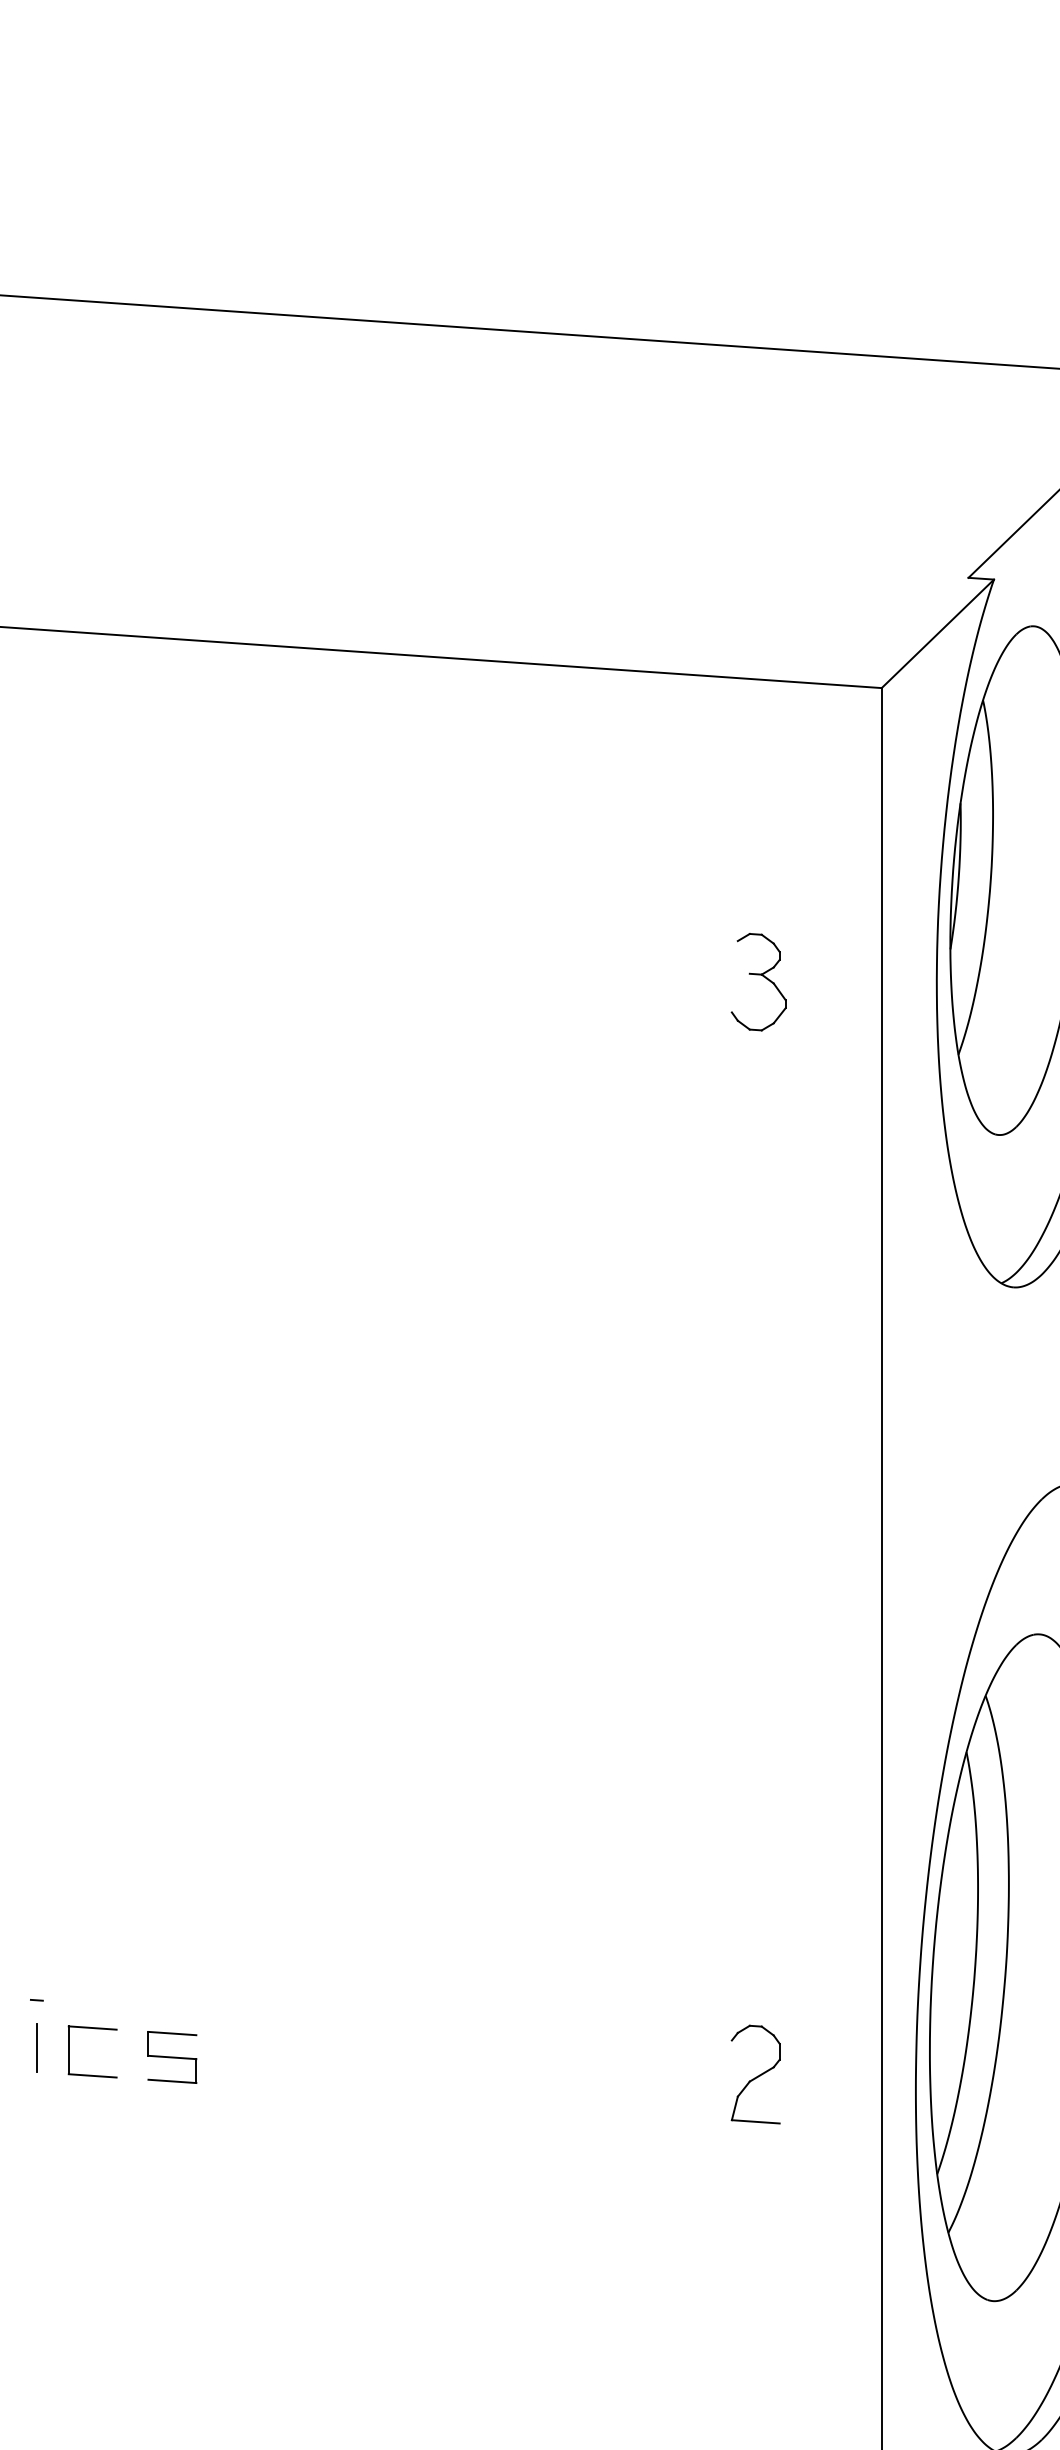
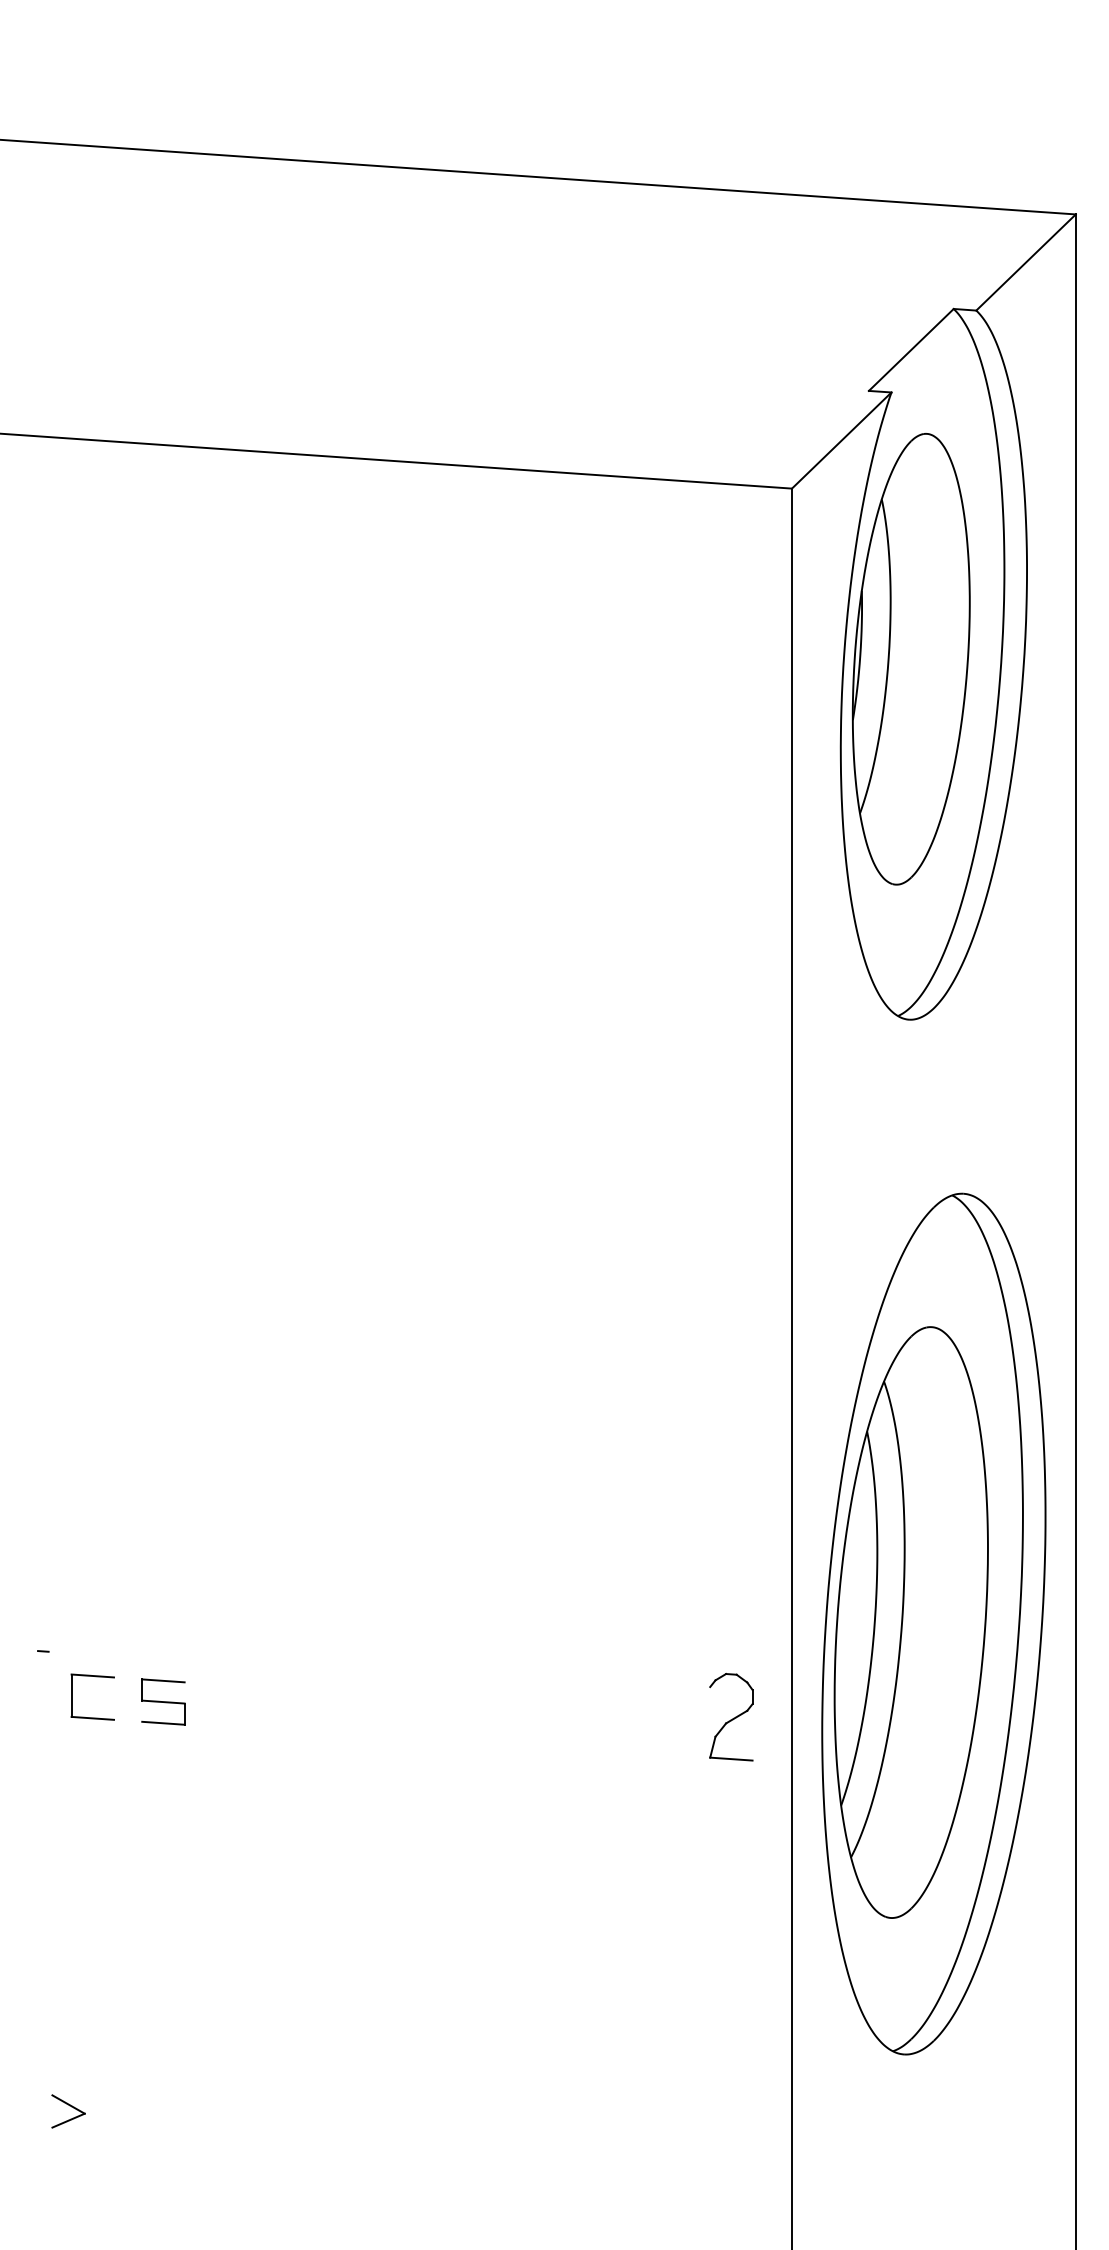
part: (758, 981) -> (682, 748), removed
line: (37, 2047) -> (43, 1693), removed
part: (755, 2074) -> (731, 1717), moved

